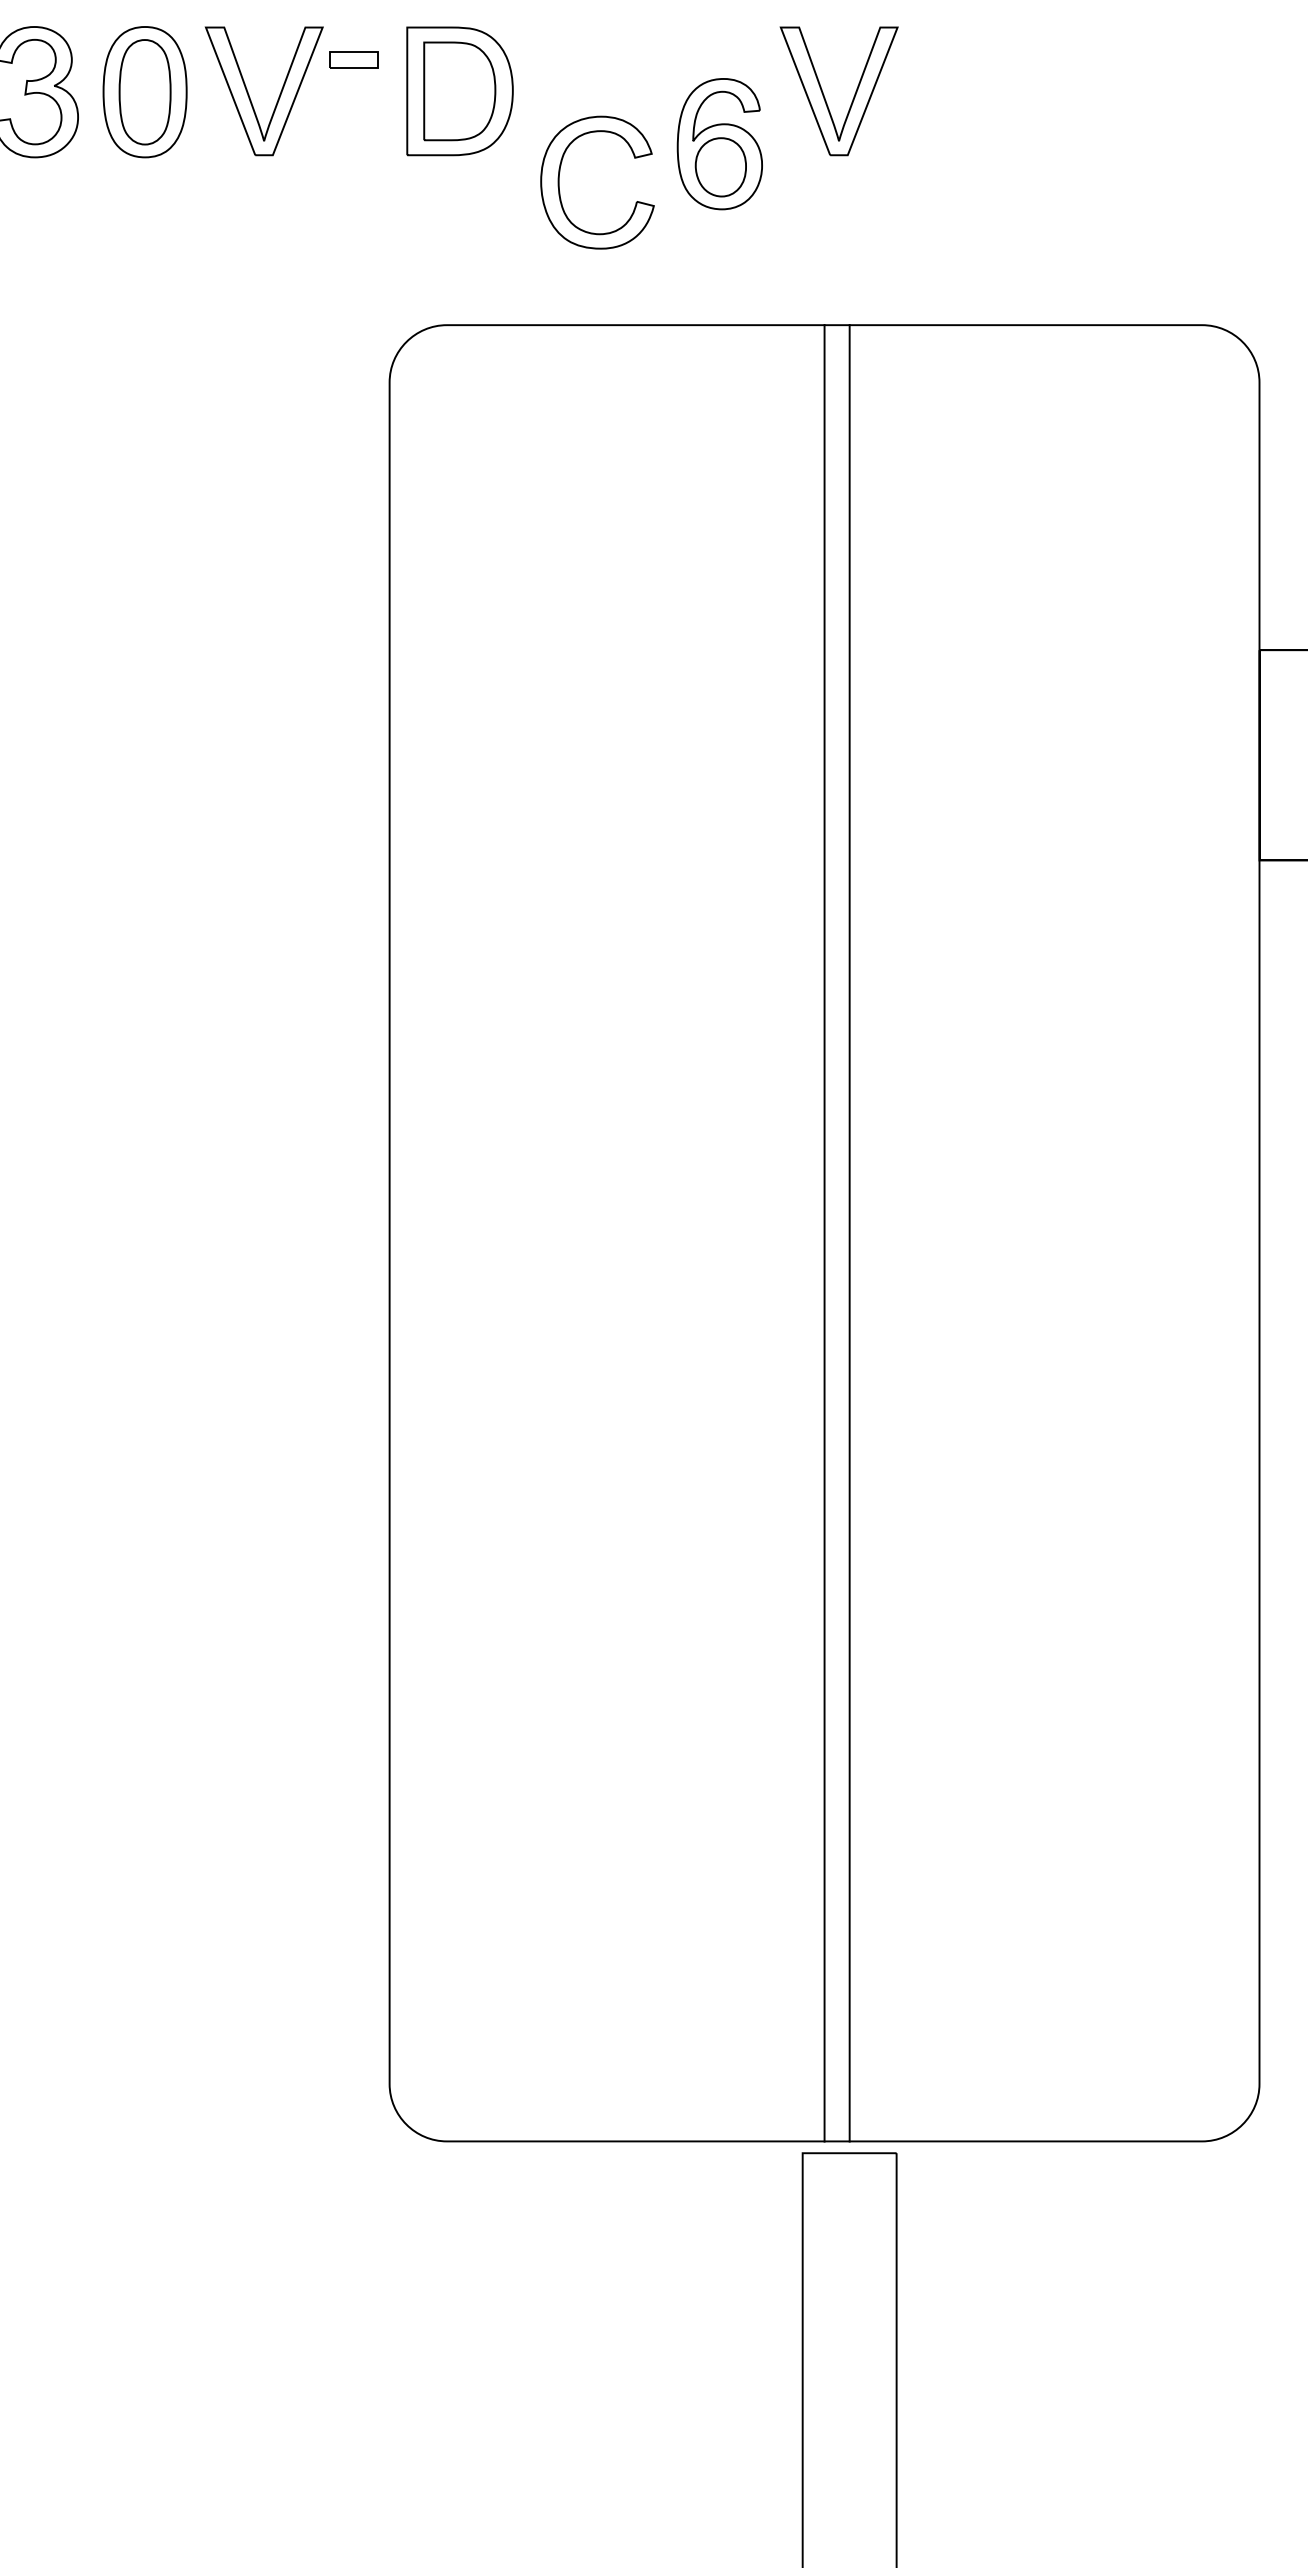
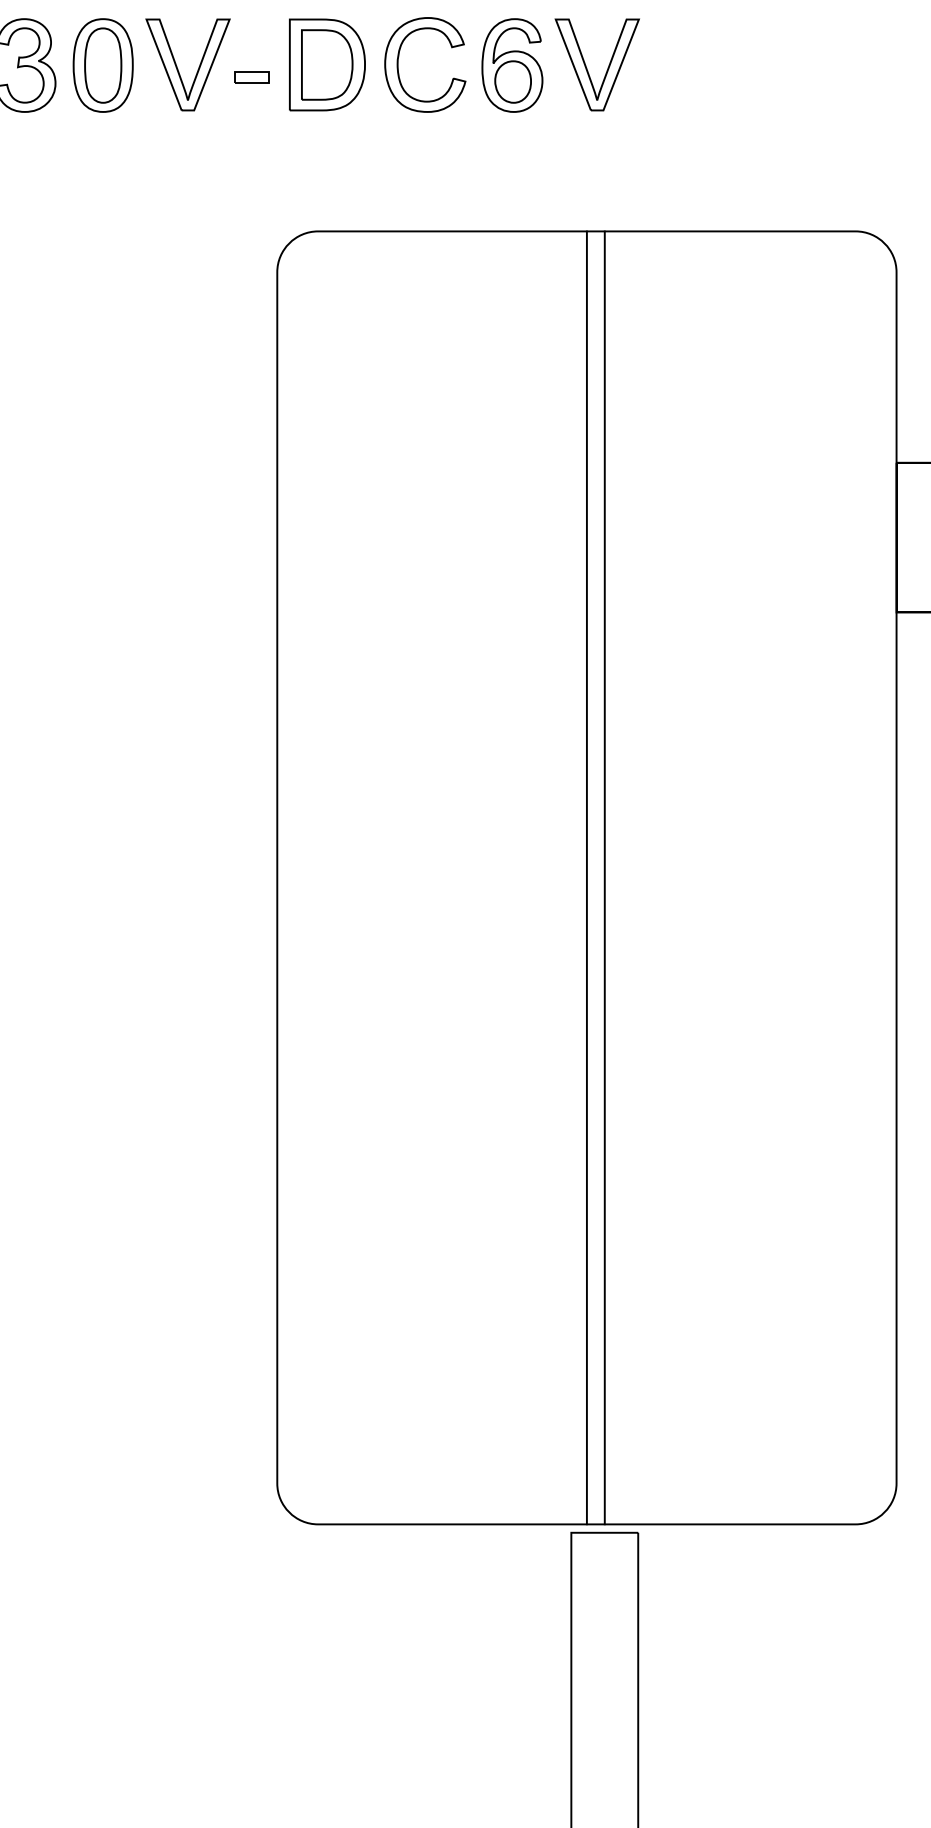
part: (353, 59) -> (251, 77), moved
part: (720, 144) -> (512, 65), moved
part: (559, 182) -> (398, 64), moved

